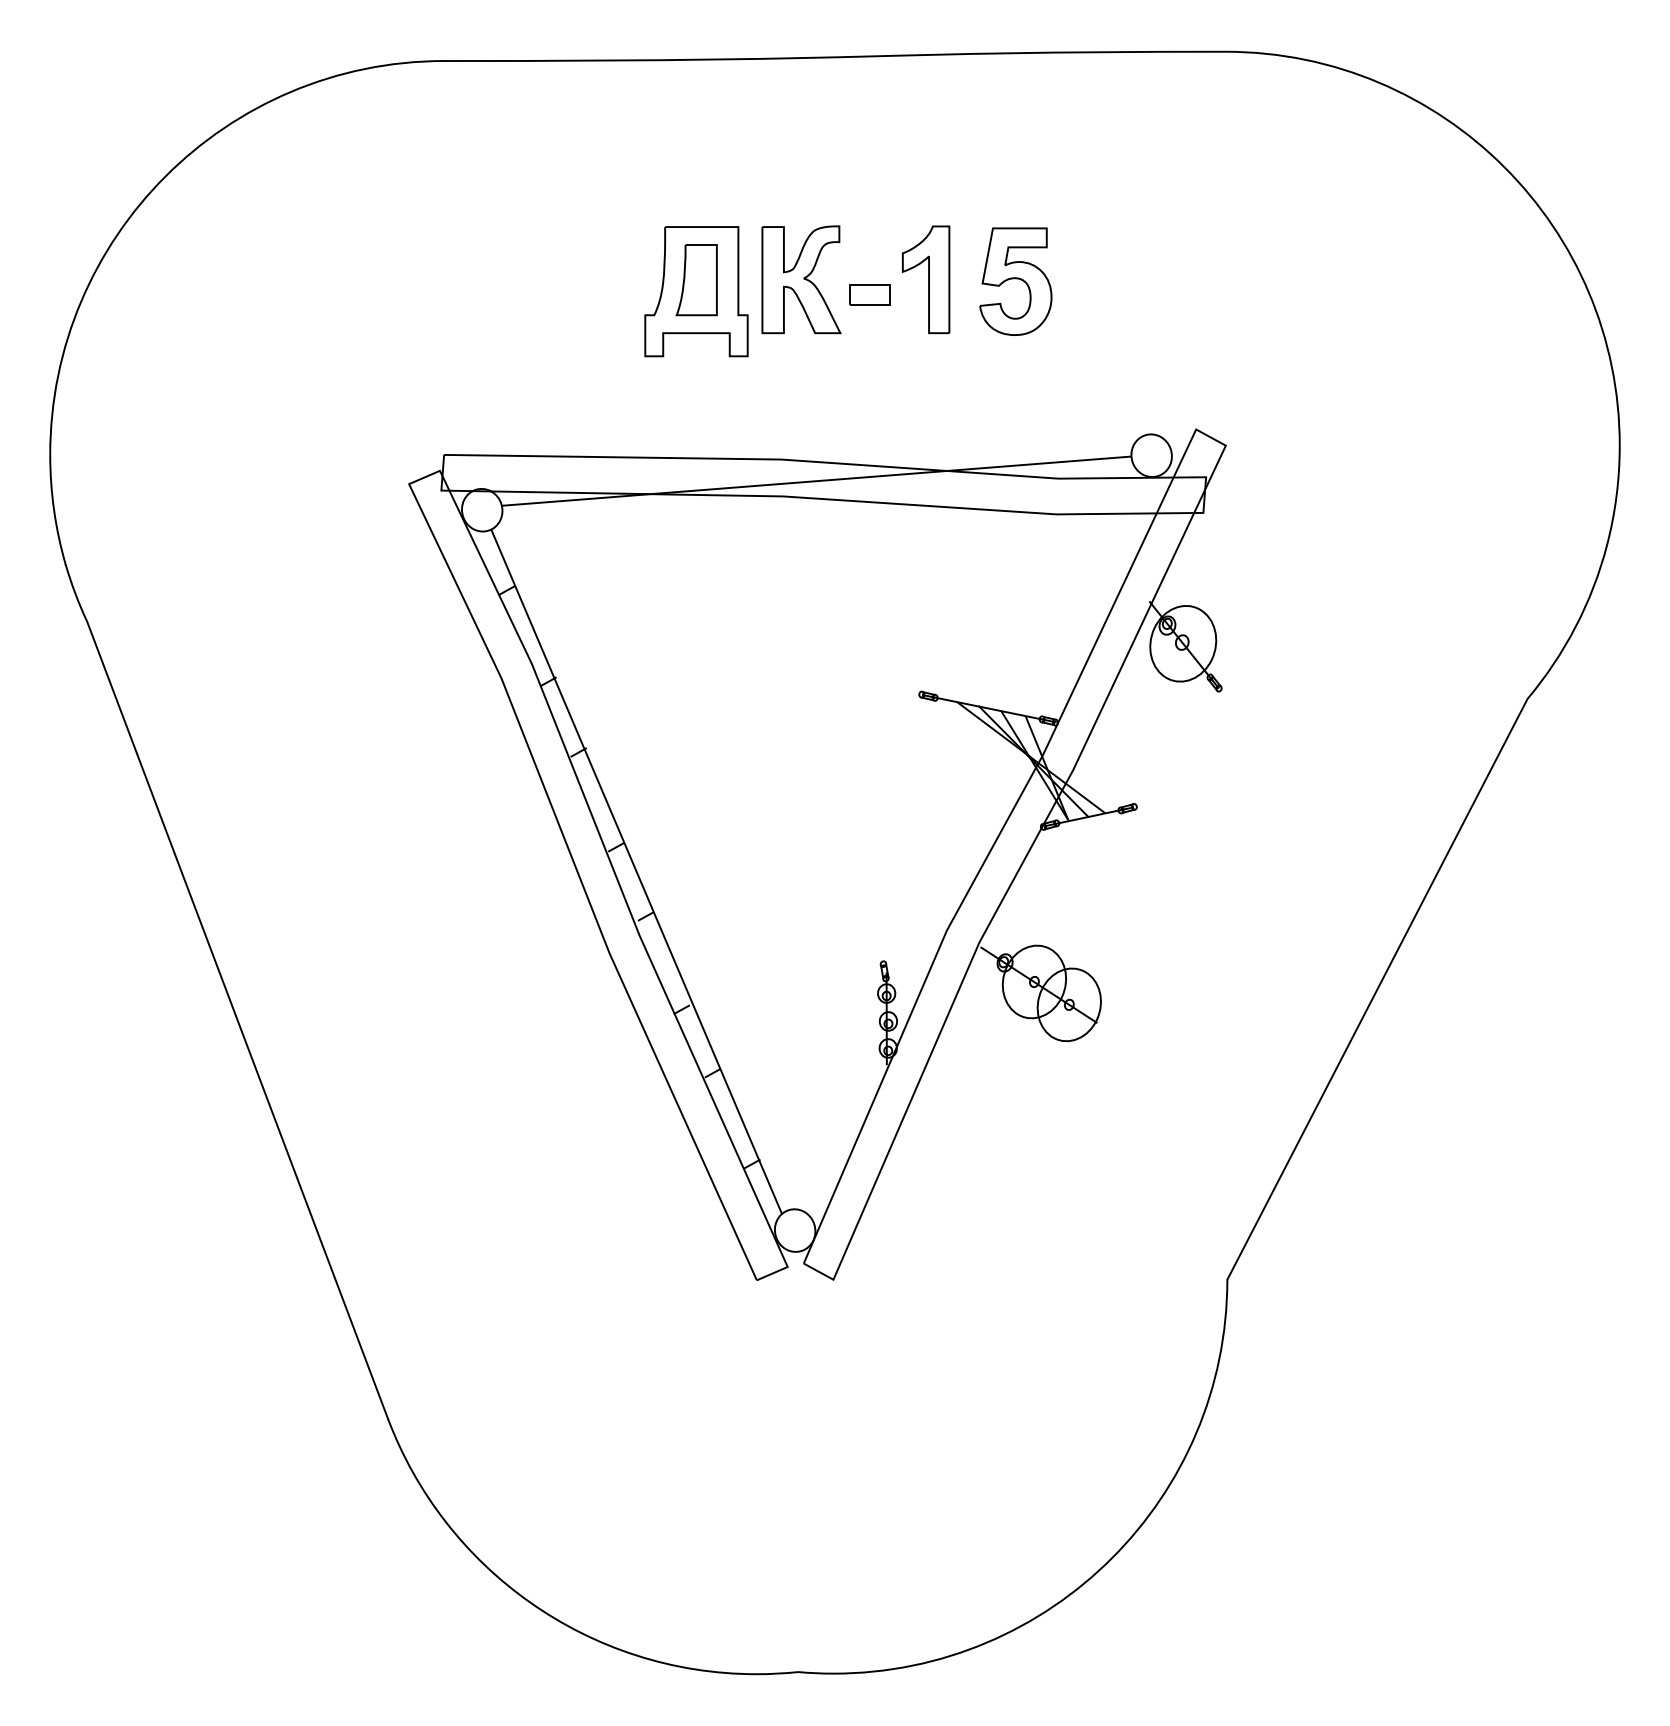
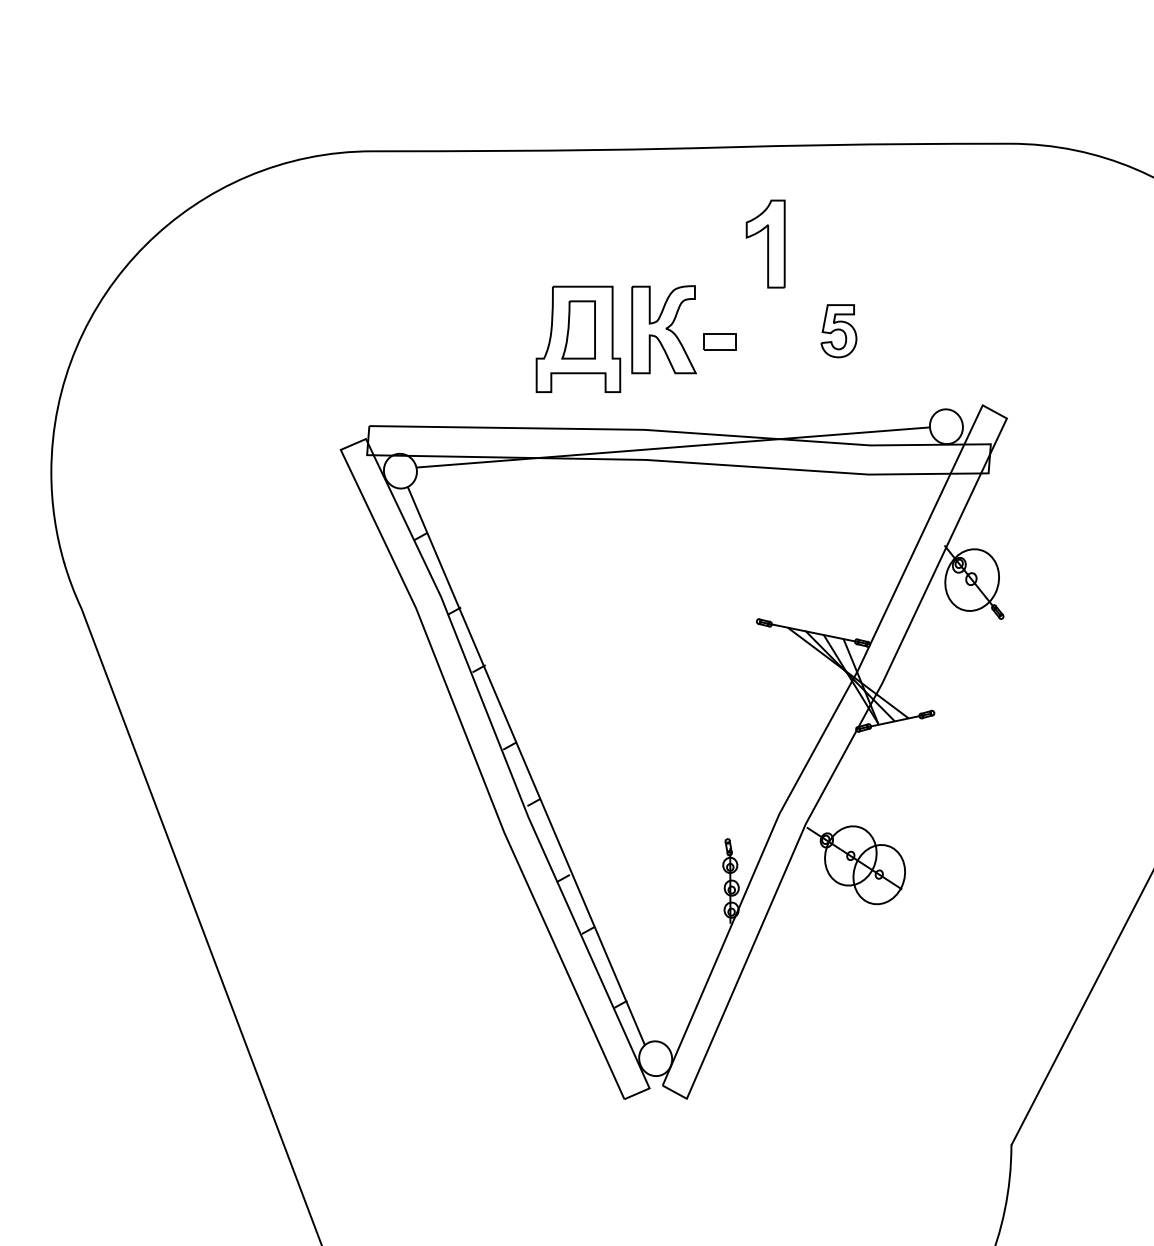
part: (926, 279) -> (766, 243), moved
part: (1015, 281) -> (838, 331), size x0.6
part: (817, 854) -> (673, 751), moved

